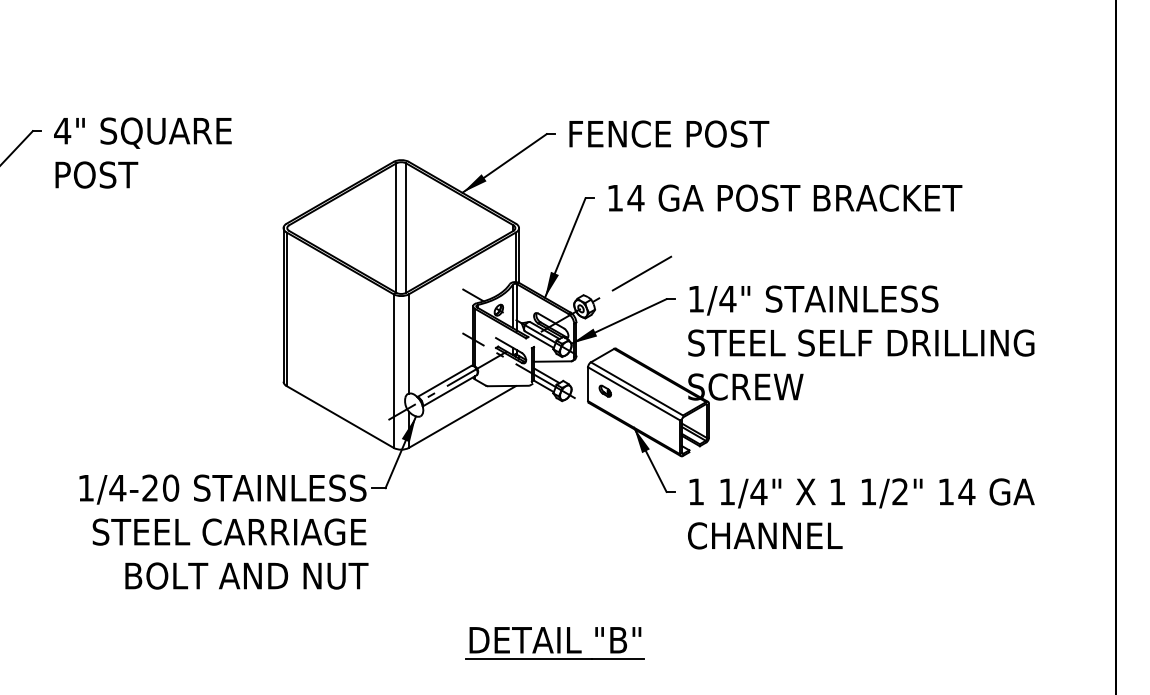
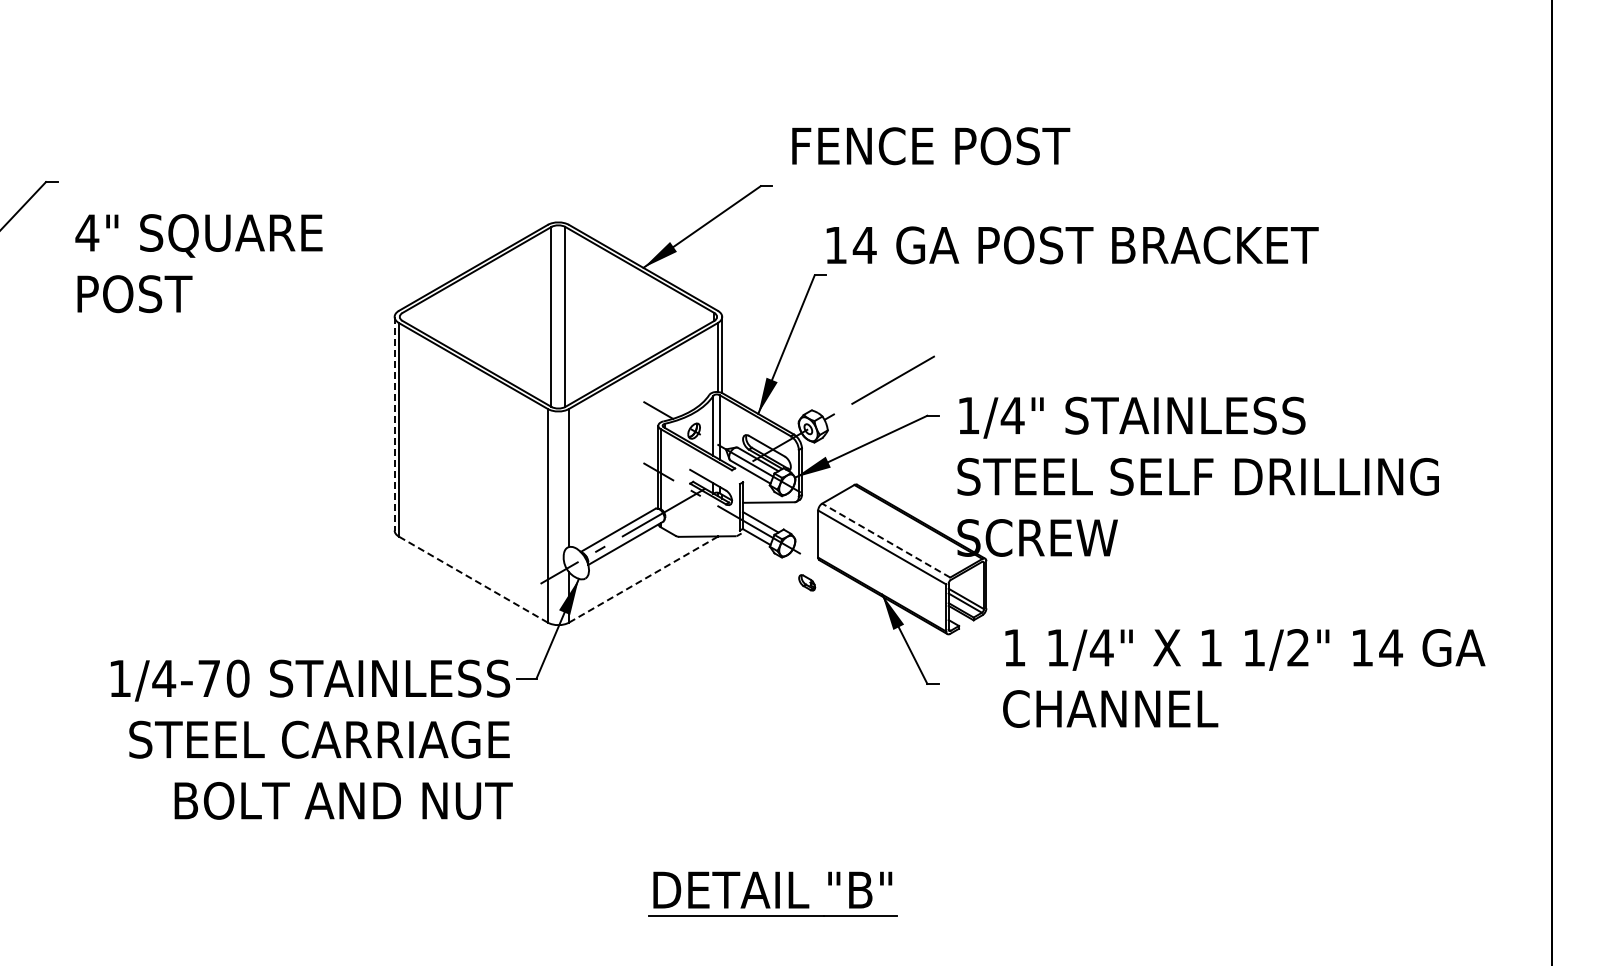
text: (669, 134) -> (931, 146), moved
text: (142, 153) -> (198, 263), moved
text: (785, 198) -> (1072, 245), moved
line: (283, 304) -> (394, 423), solid -> dashed
line: (637, 388) -> (886, 540), solid -> dashed
part: (605, 390) -> (807, 582), moved
line: (340, 416) -> (473, 579), solid -> dashed
line: (462, 416) -> (643, 579), solid -> dashed
text: (149, 487) -> (208, 677), 1/4-20 -> 1/4-70
text: (861, 513) -> (1244, 678), moved

